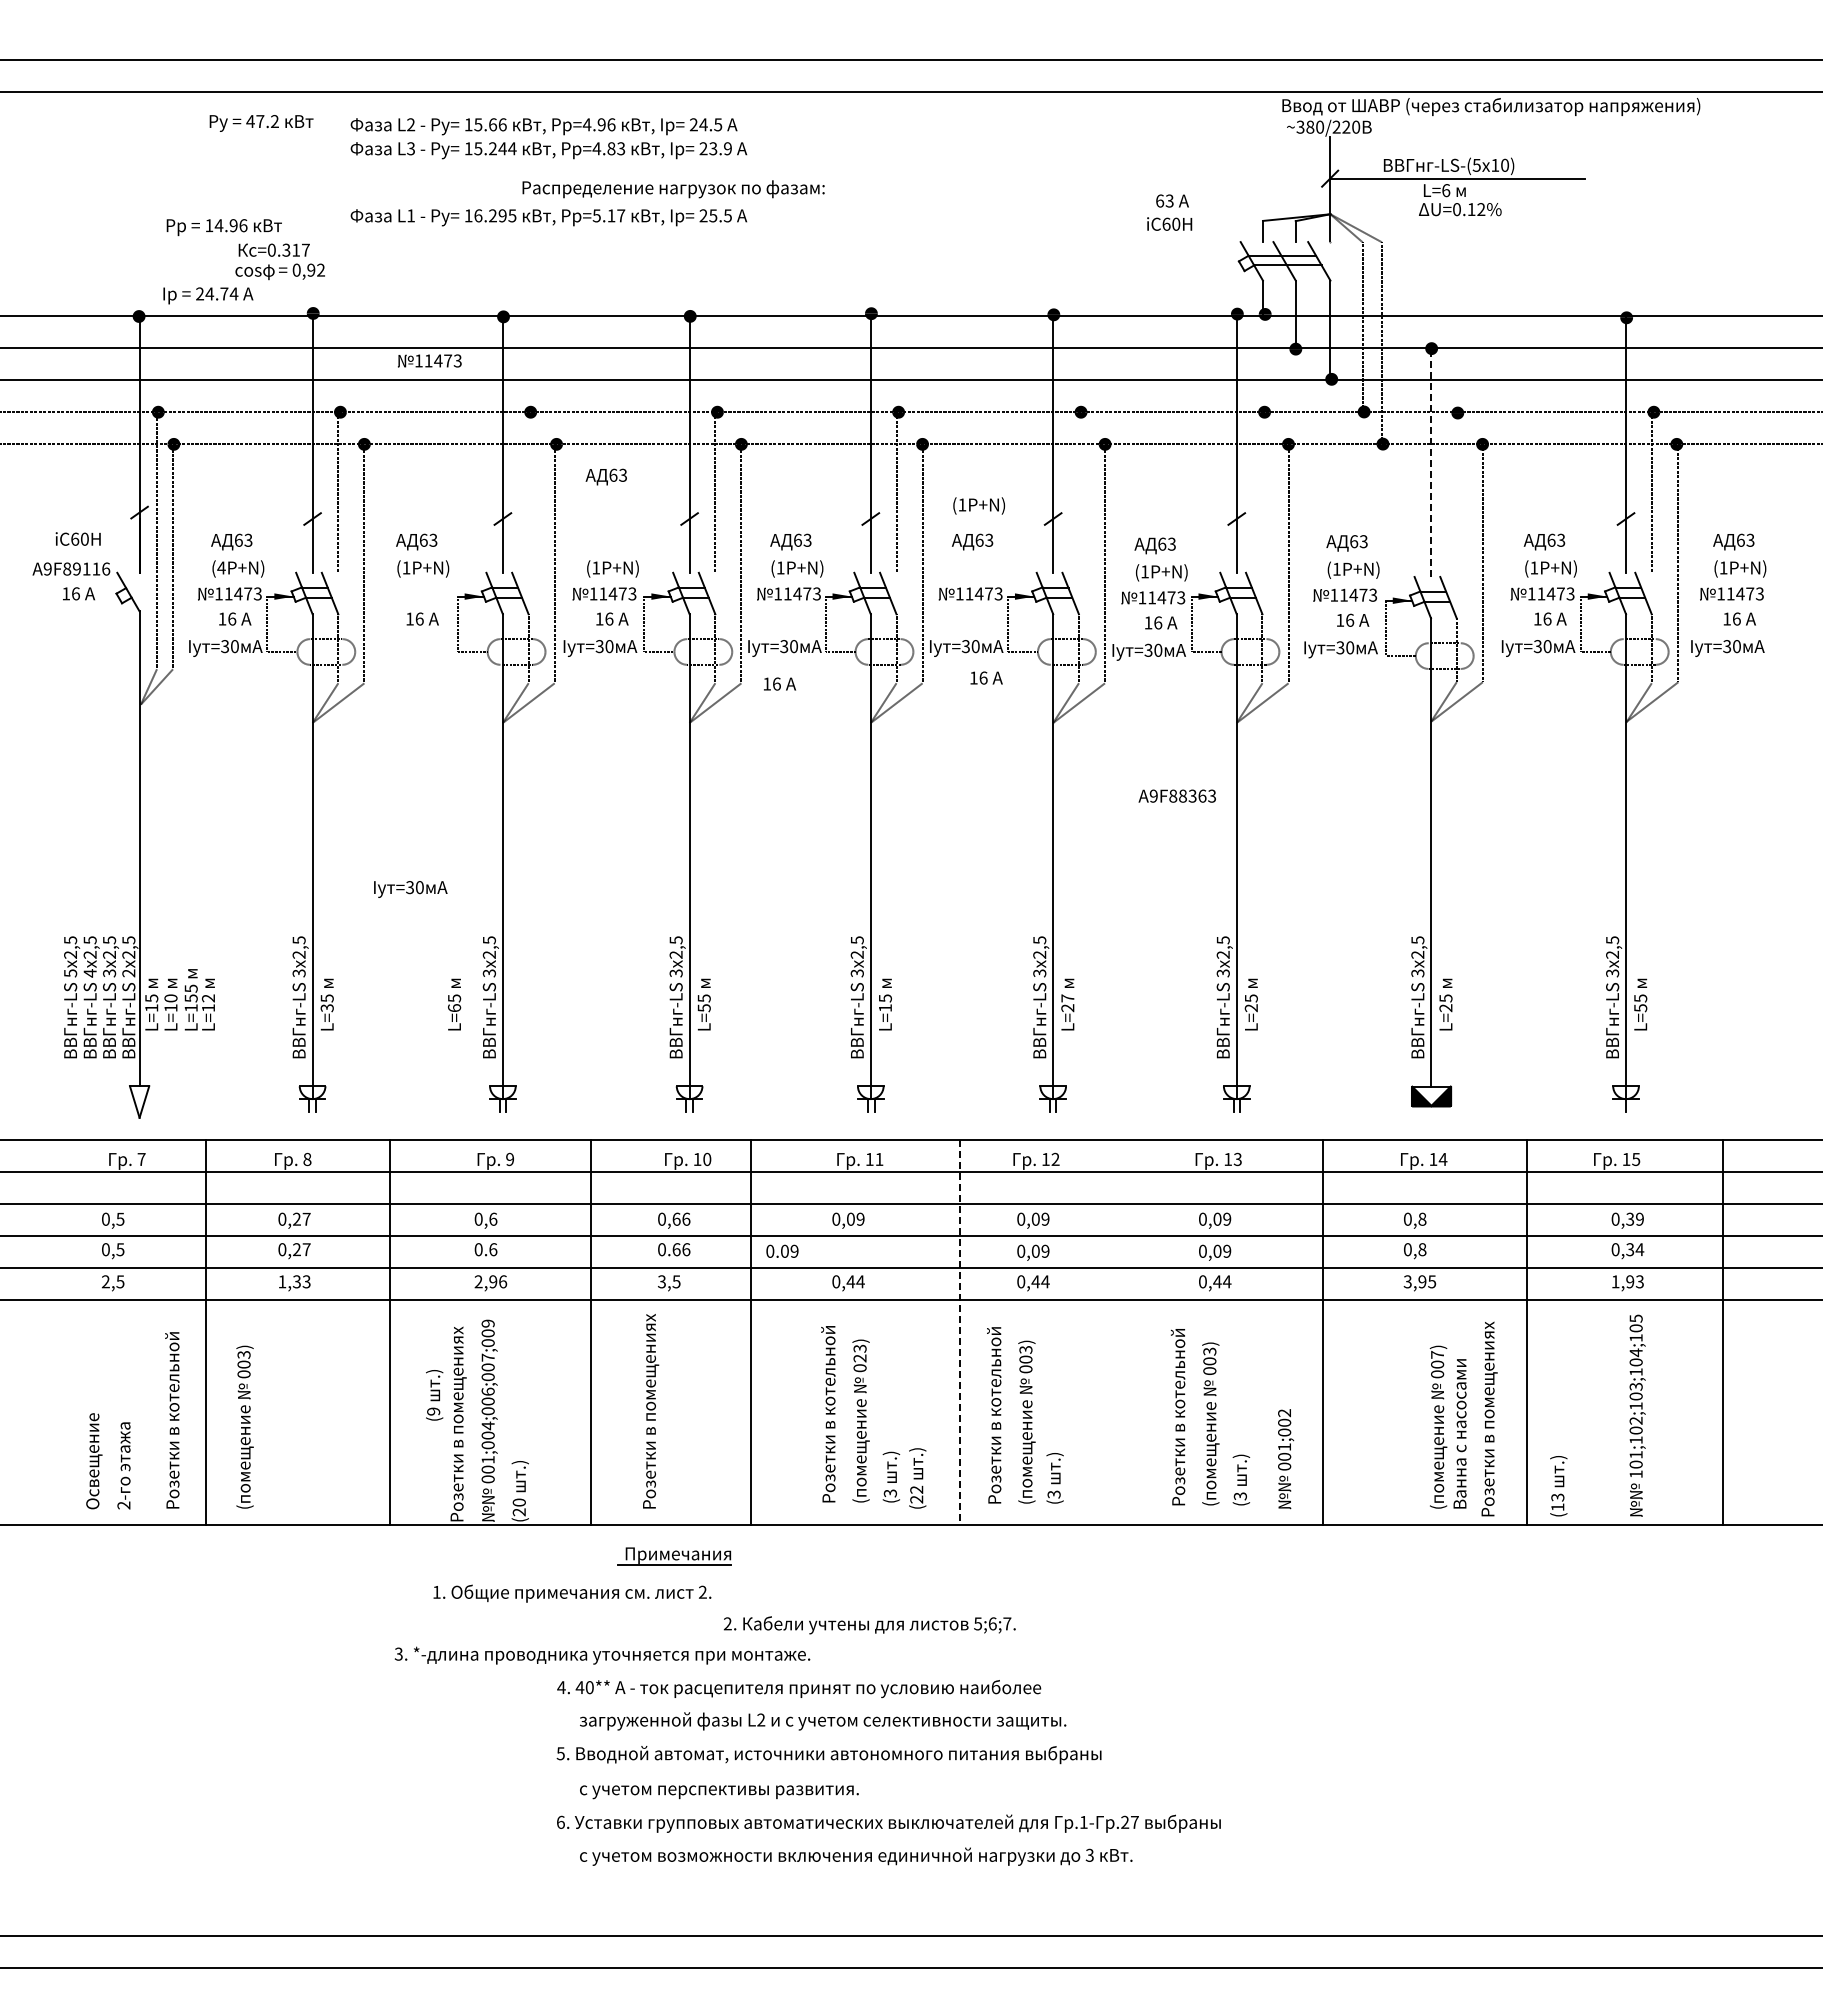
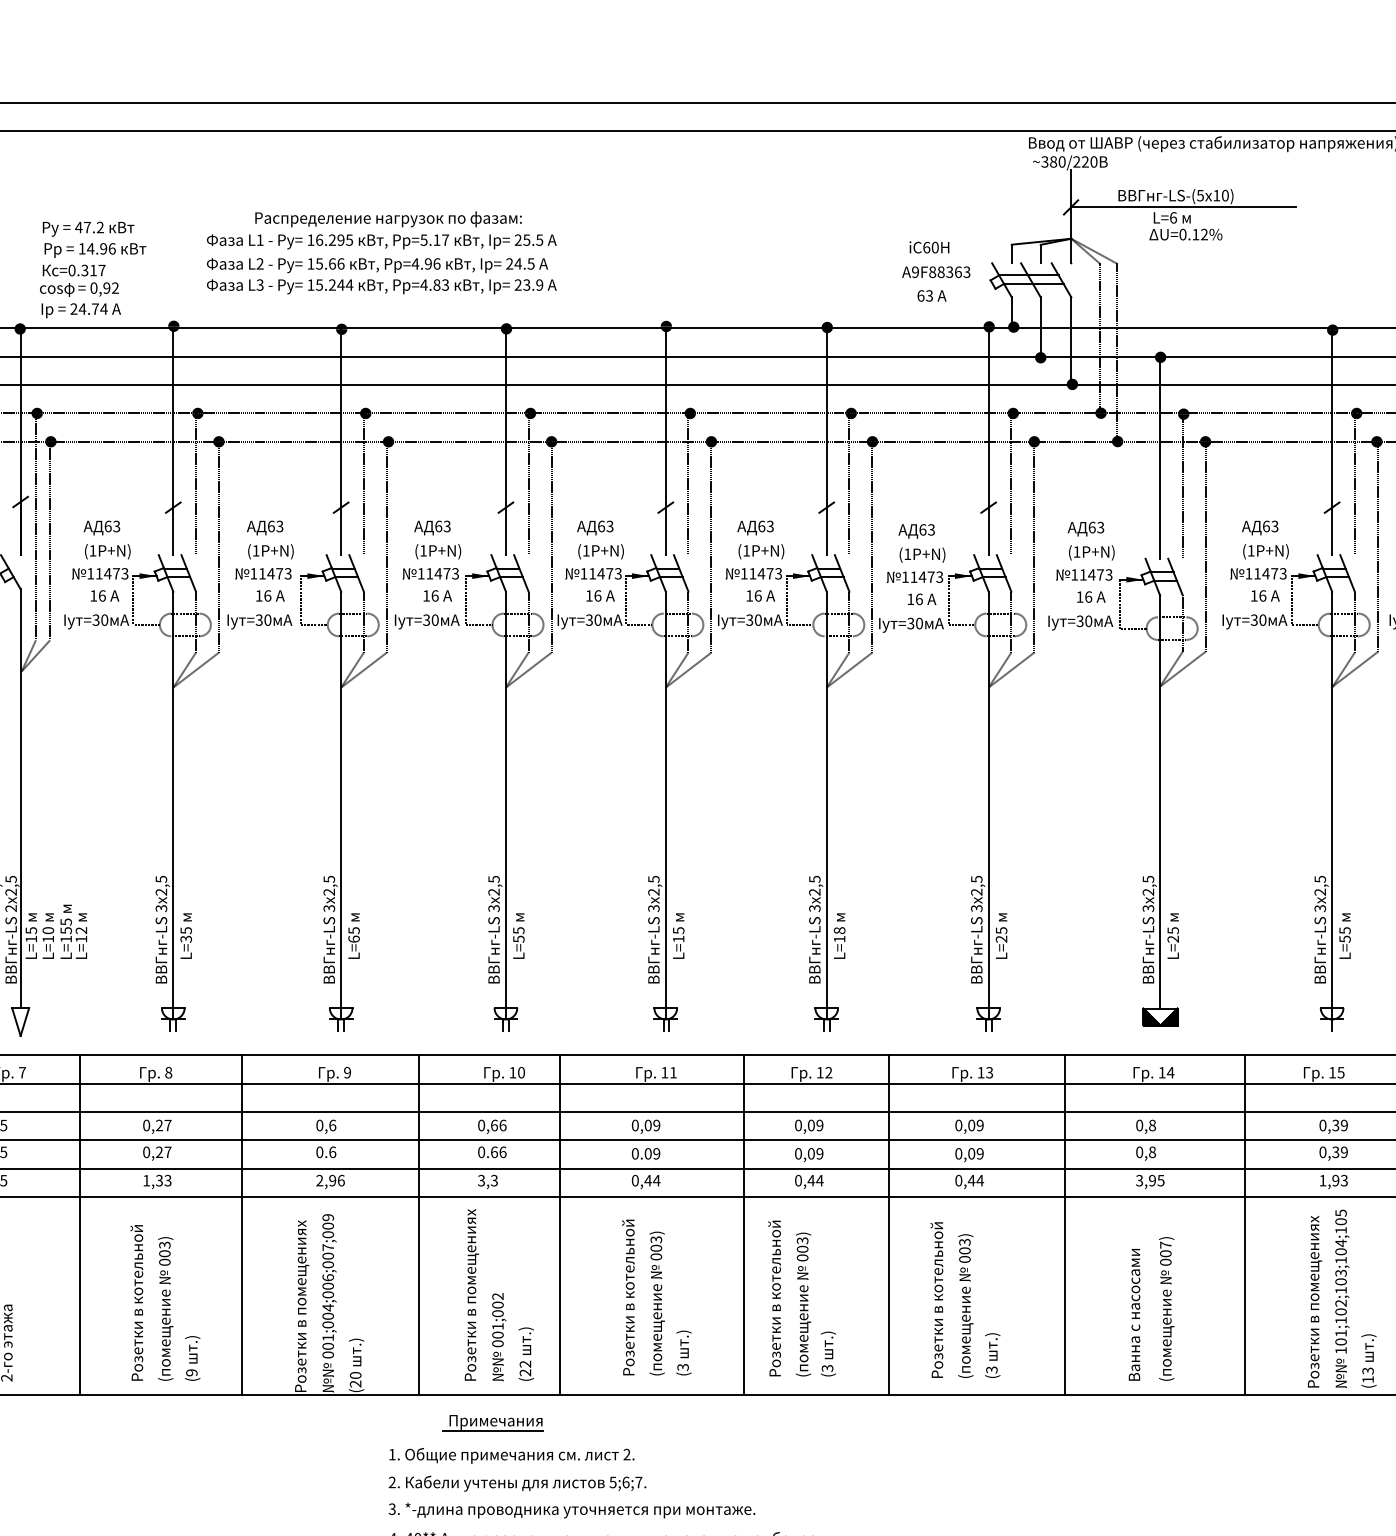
text: (261, 123) -> (88, 229), moved
text: (548, 138) -> (381, 276), moved
text: (673, 189) -> (388, 219), moved
text: (1172, 200) -> (931, 295), moved
text: (279, 261) -> (78, 280), moved
text: (429, 360) -> (263, 573), moved
line: (1431, 464) -> (1160, 459), dashed -> solid
text: (605, 476) -> (431, 527), moved
line: (528, 492) -> (363, 484), added
line: (1078, 492) -> (849, 484), added
line: (1262, 492) -> (1011, 484), added
line: (1456, 496) -> (1182, 487), added
text: (978, 505) -> (760, 551), moved
text: (221, 567) -> (92, 550), (4 -> (1
text: (986, 677) -> (760, 595), moved
text: (780, 683) -> (601, 595), moved
text: (1176, 795) -> (935, 271), moved
text: (410, 889) -> (259, 621), moved
text: (1067, 1003) -> (839, 935), L=27 -> L=18
text: (454, 1004) -> (354, 936), moved
text: (1639, 1249) -> (1344, 1152), 0,34 -> 0,39
text: (782, 1250) -> (646, 1153), moved
text: (676, 1281) -> (494, 1180), 3,5 -> 3,3
line: (959, 1332) -> (744, 1225), dashed -> solid
line: (1123, 1332) -> (888, 1225), added
text: (859, 1358) -> (655, 1248), 023) -> 003)
text: (434, 1395) -> (192, 1358), moved
text: (1489, 1418) -> (1314, 1301), moved
text: (172, 1420) -> (137, 1303), moved
text: (244, 1426) -> (165, 1308), moved
text: (1459, 1433) -> (1134, 1314), moved
text: (1286, 1459) -> (499, 1337), moved
text: (917, 1478) -> (526, 1354), moved
text: (1558, 1486) -> (1368, 1361), moved
text: (572, 1593) -> (512, 1455), moved
text: (869, 1625) -> (517, 1483), moved
text: (602, 1655) -> (571, 1510), moved

